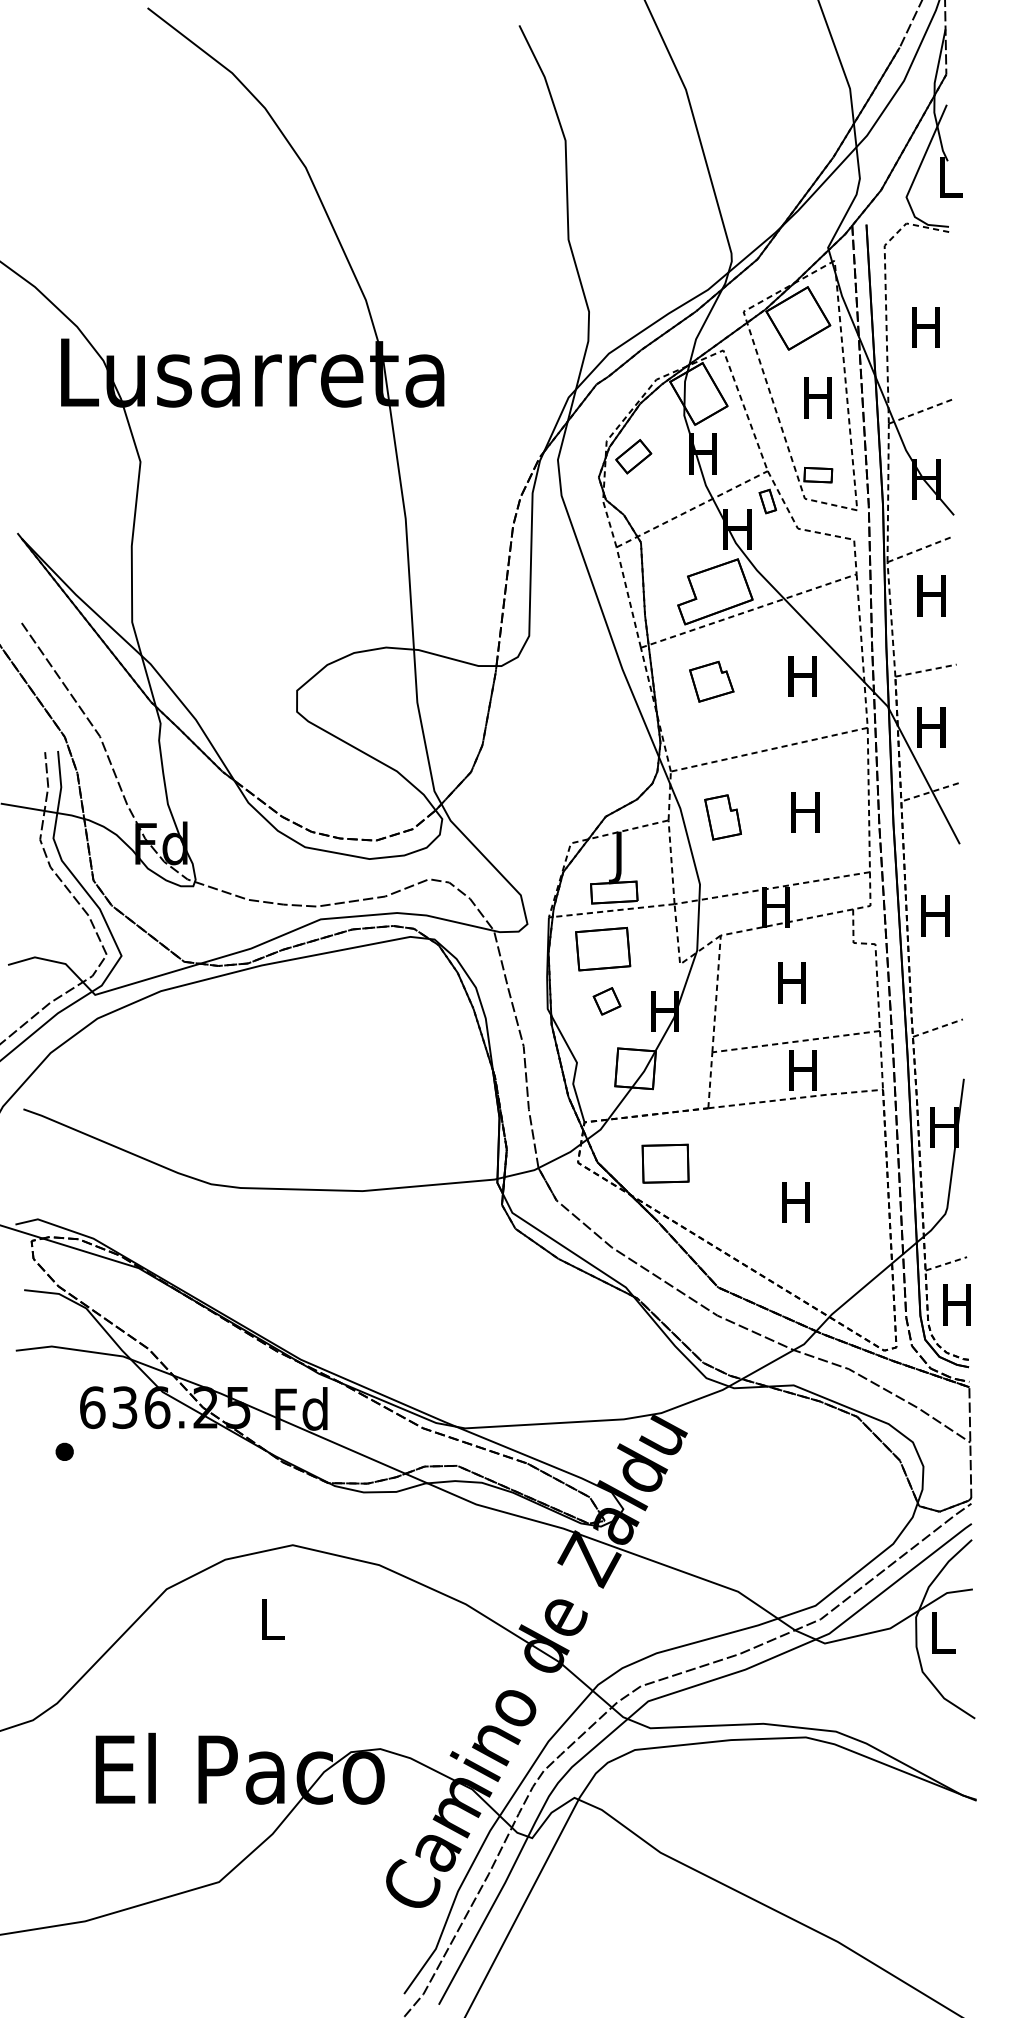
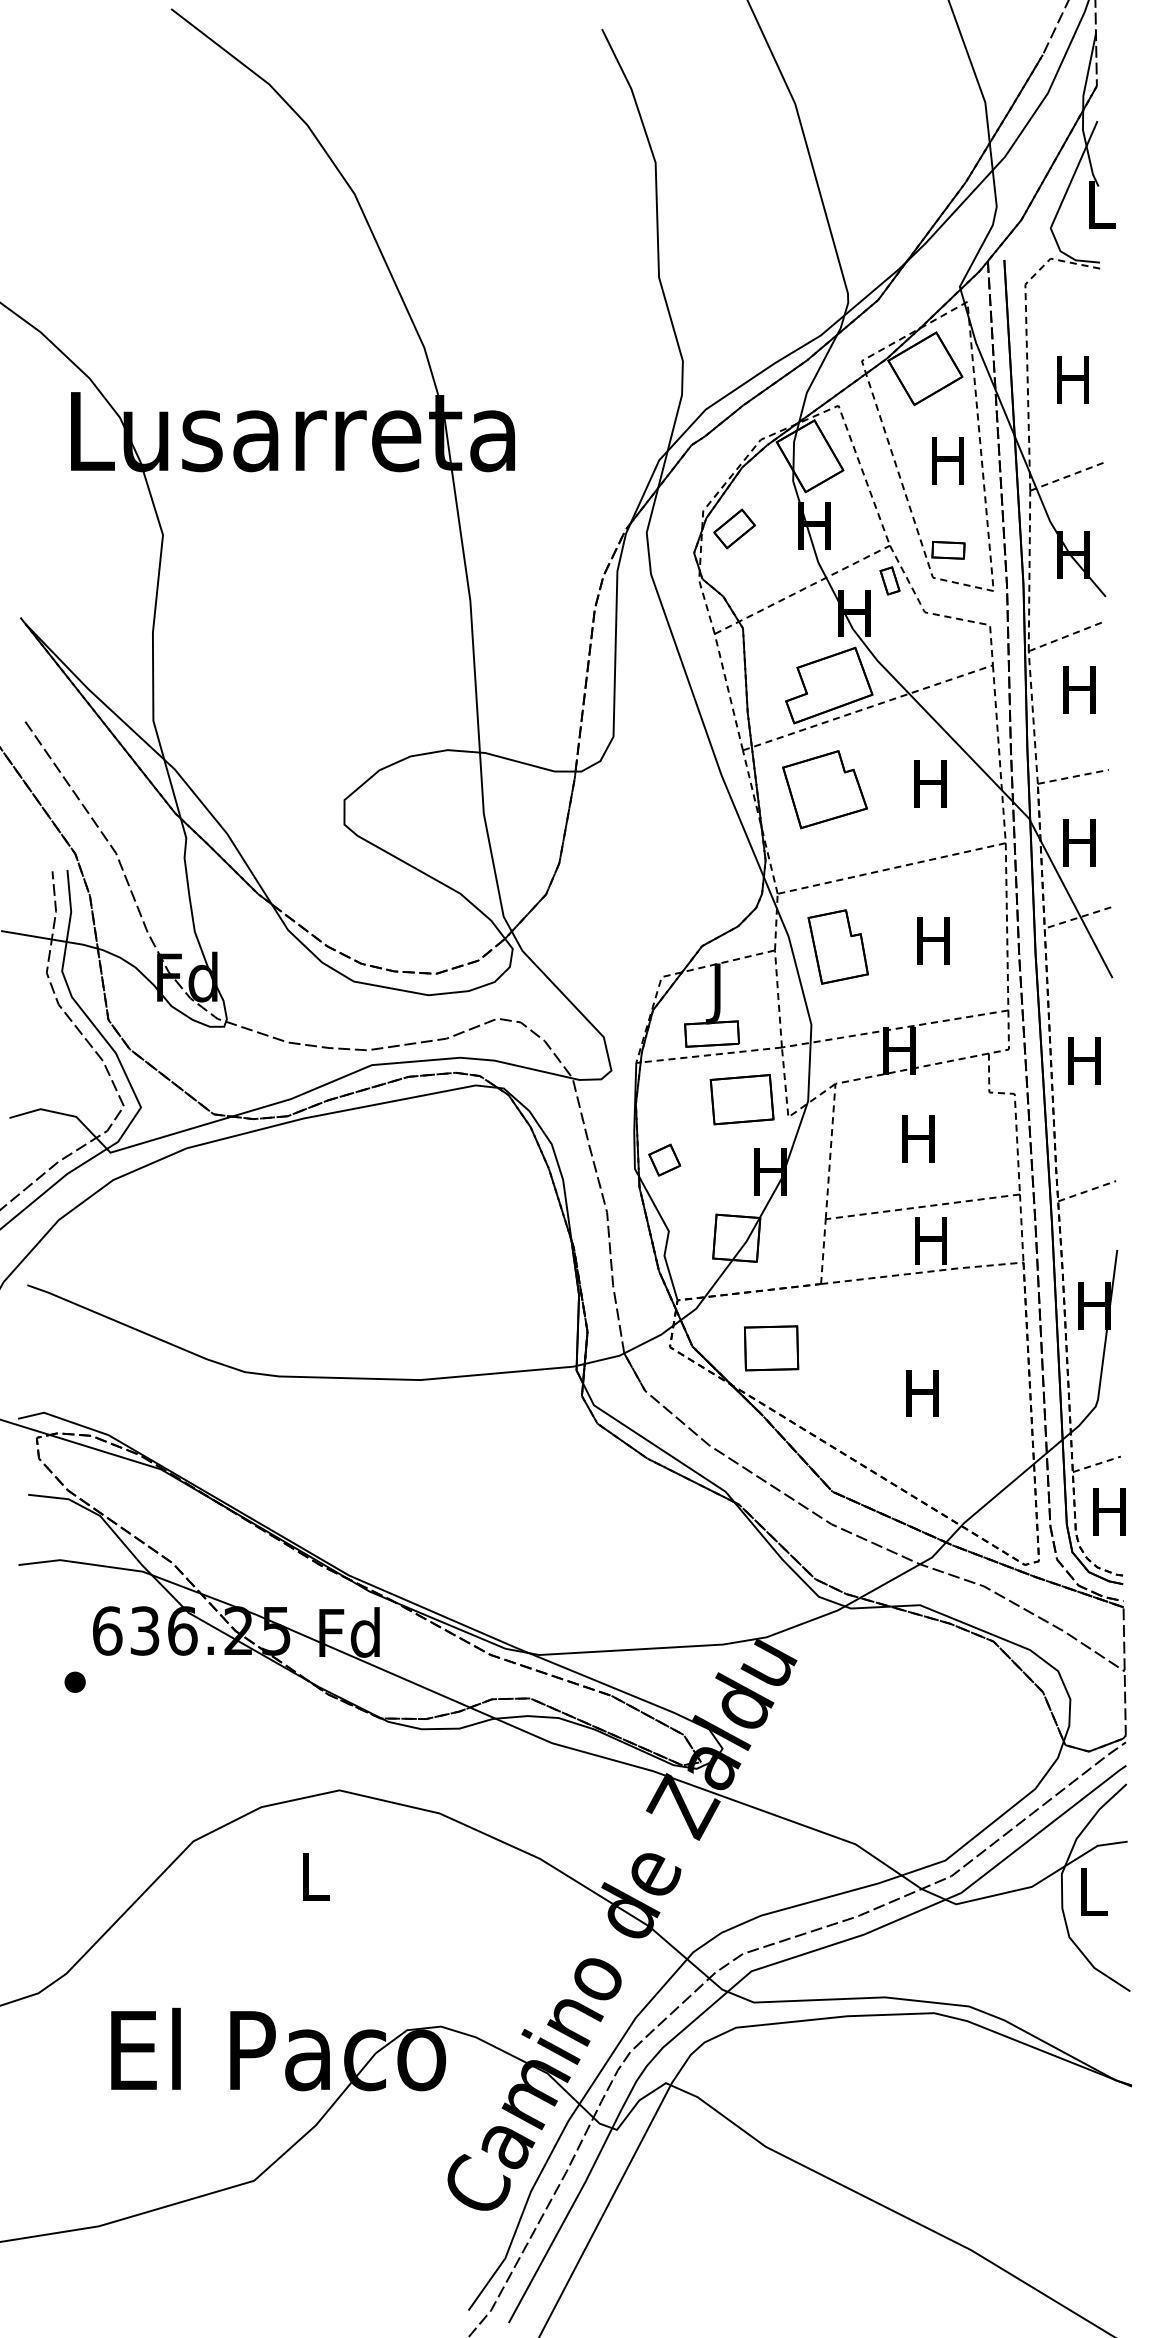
part: (711, 681) -> (824, 789), size x1.67
part: (722, 817) -> (837, 946), size x1.43
part: (602, 949) -> (741, 1099), moved
part: (606, 1000) -> (664, 1159), moved

